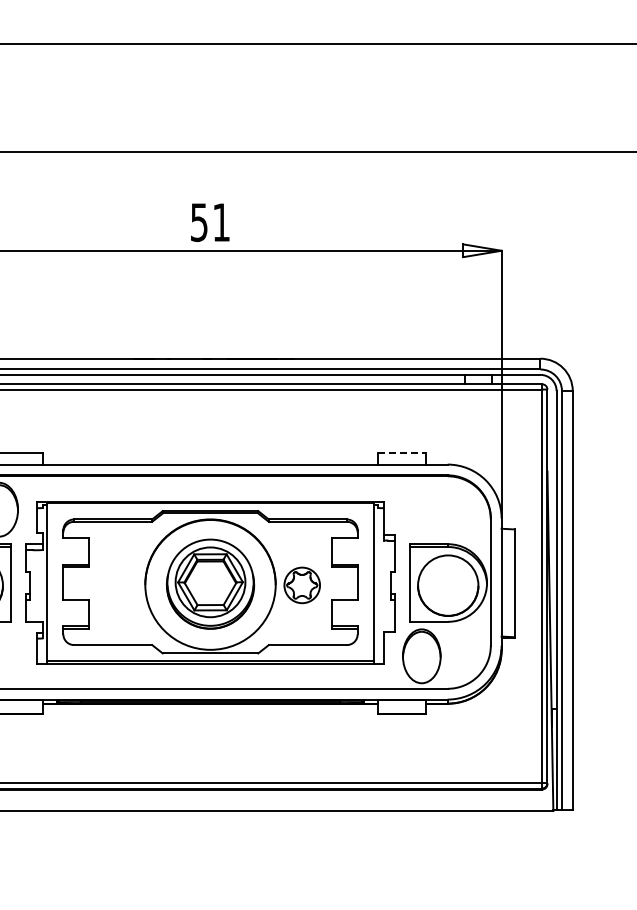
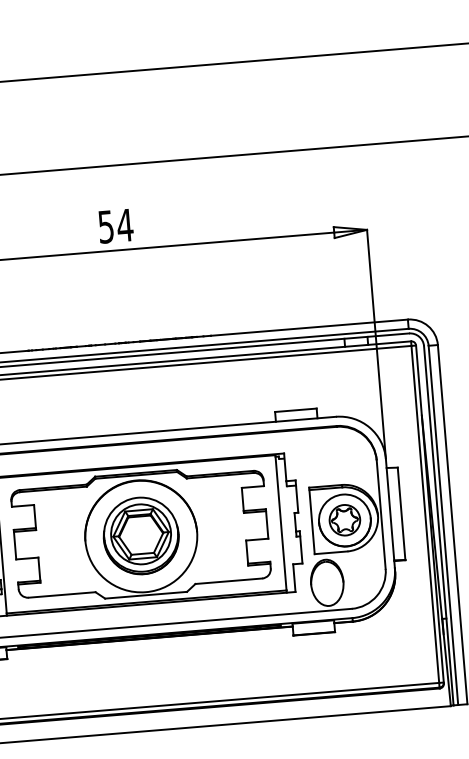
text: (221, 222) -> (125, 225), 51 -> 54
line: (402, 453) -> (296, 410), dashed -> solid
part: (301, 585) -> (344, 520), moved

